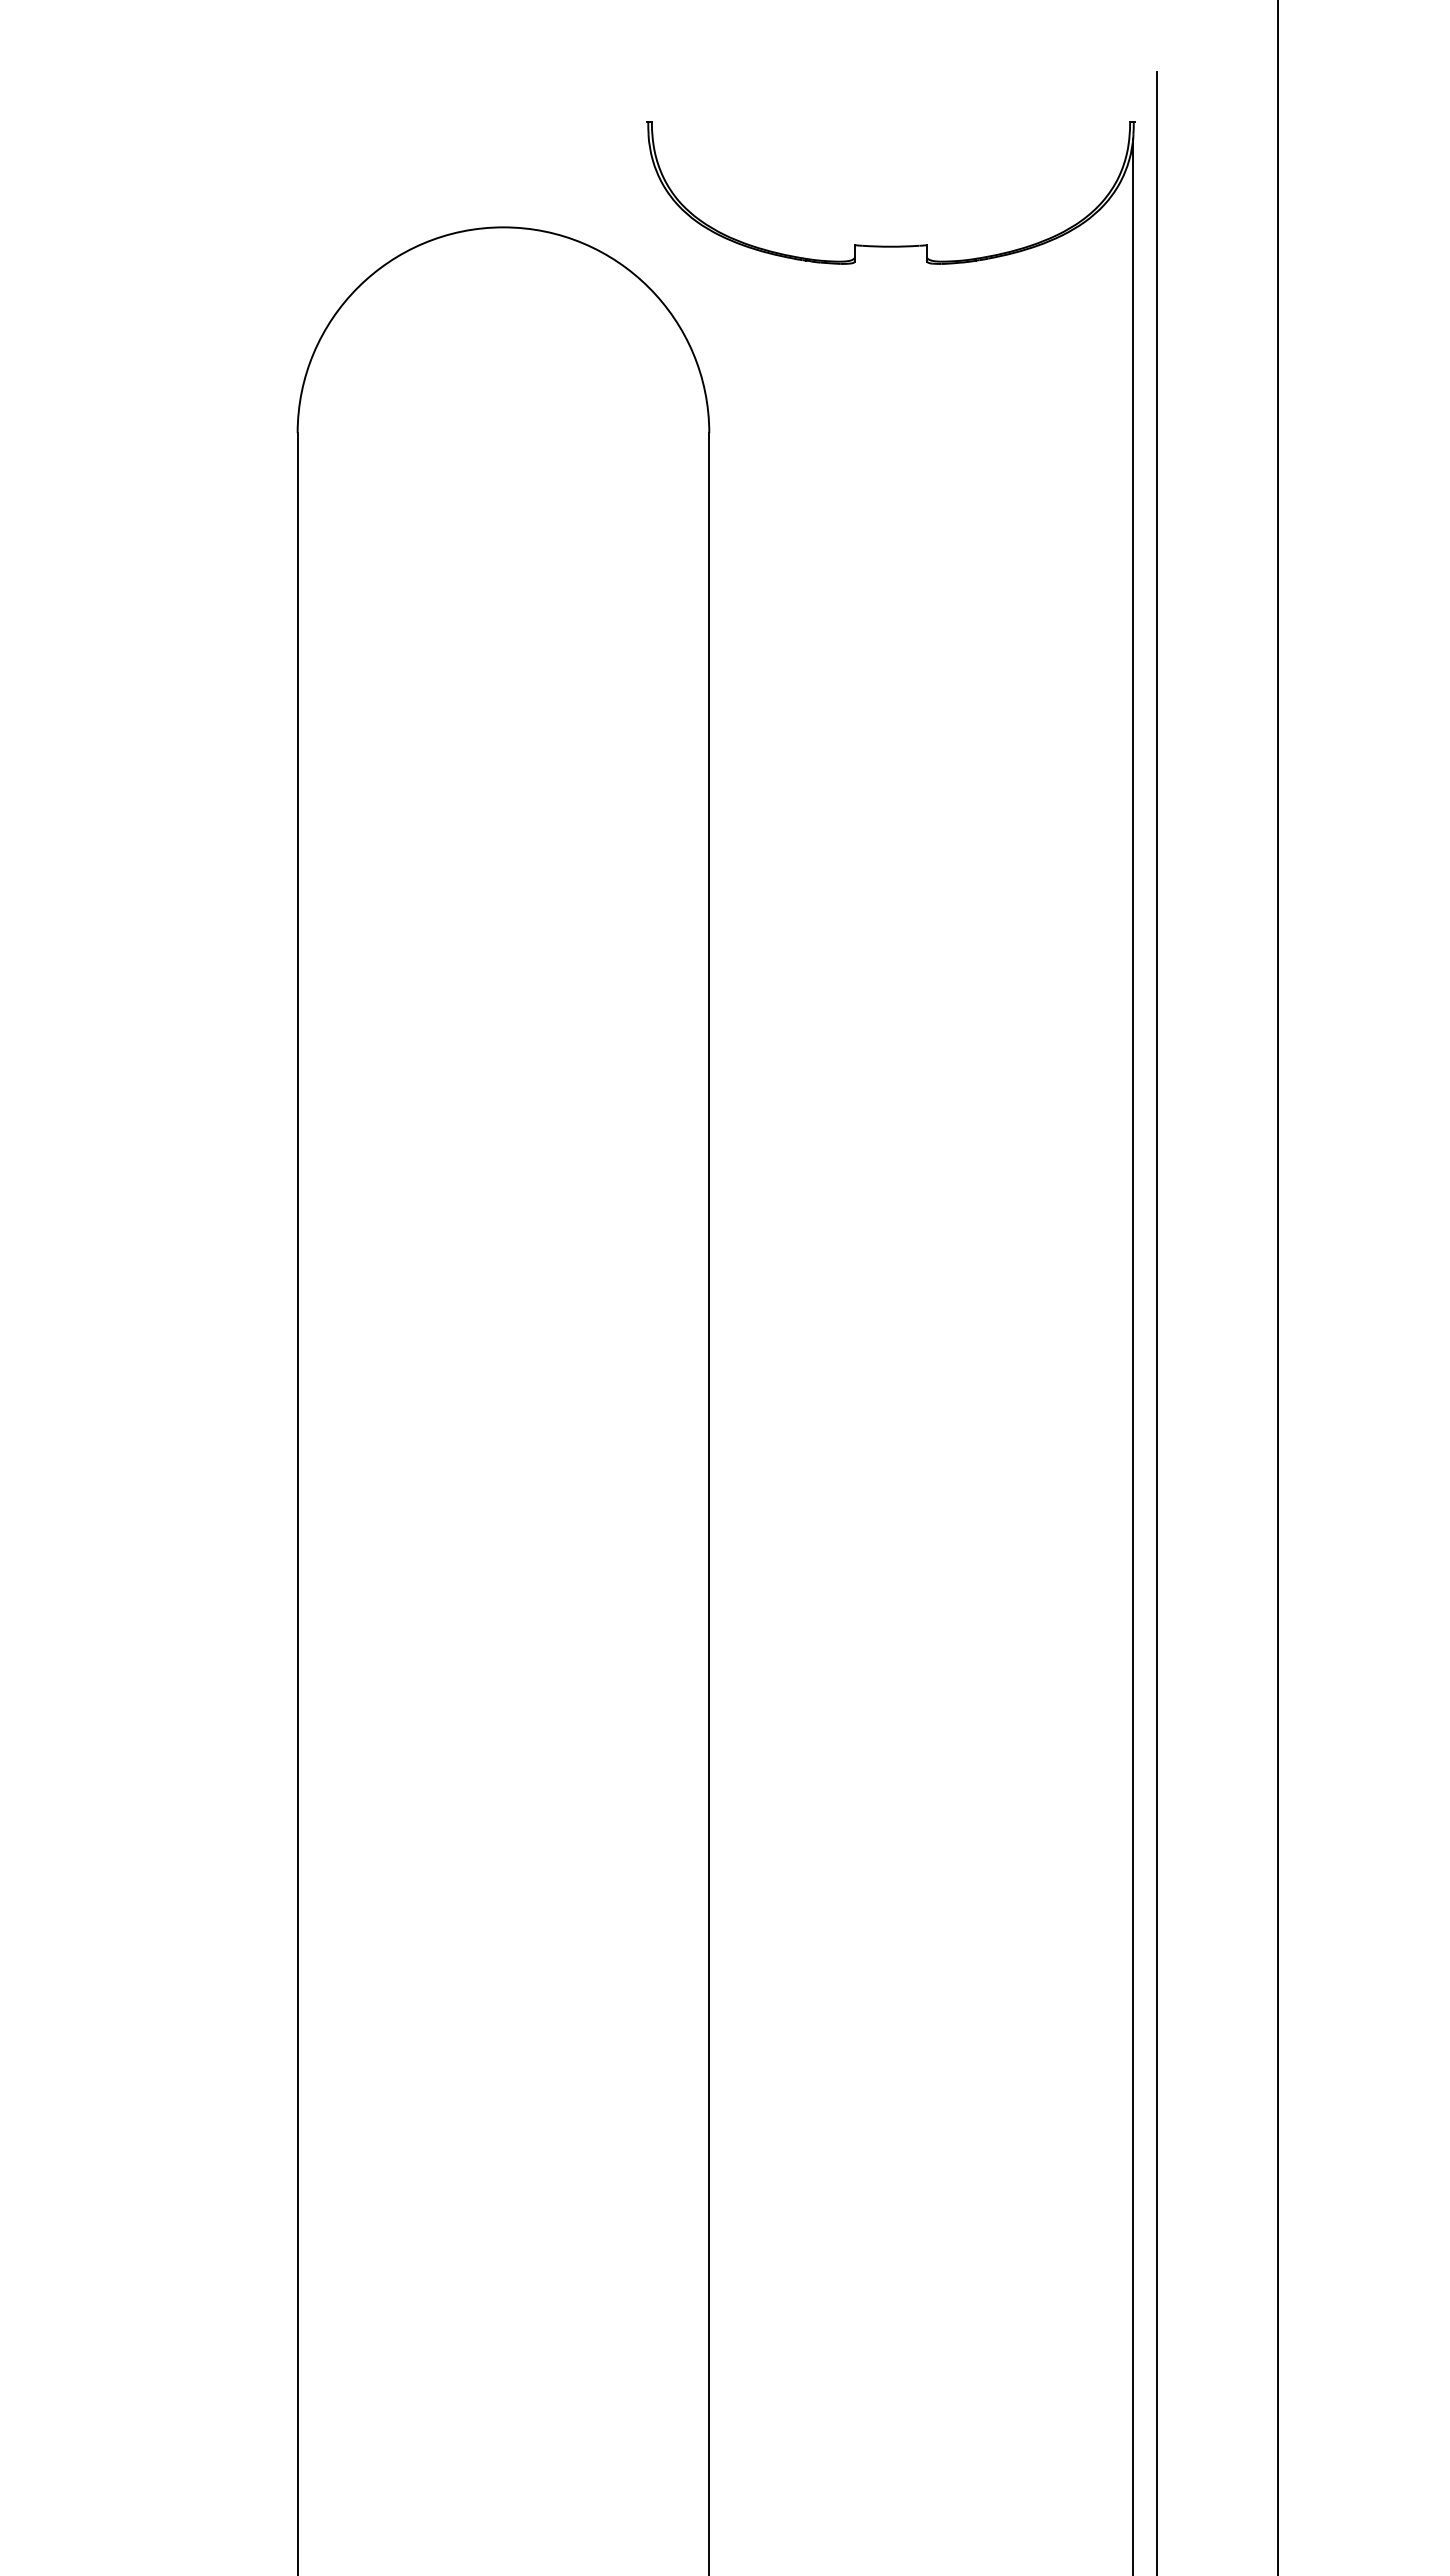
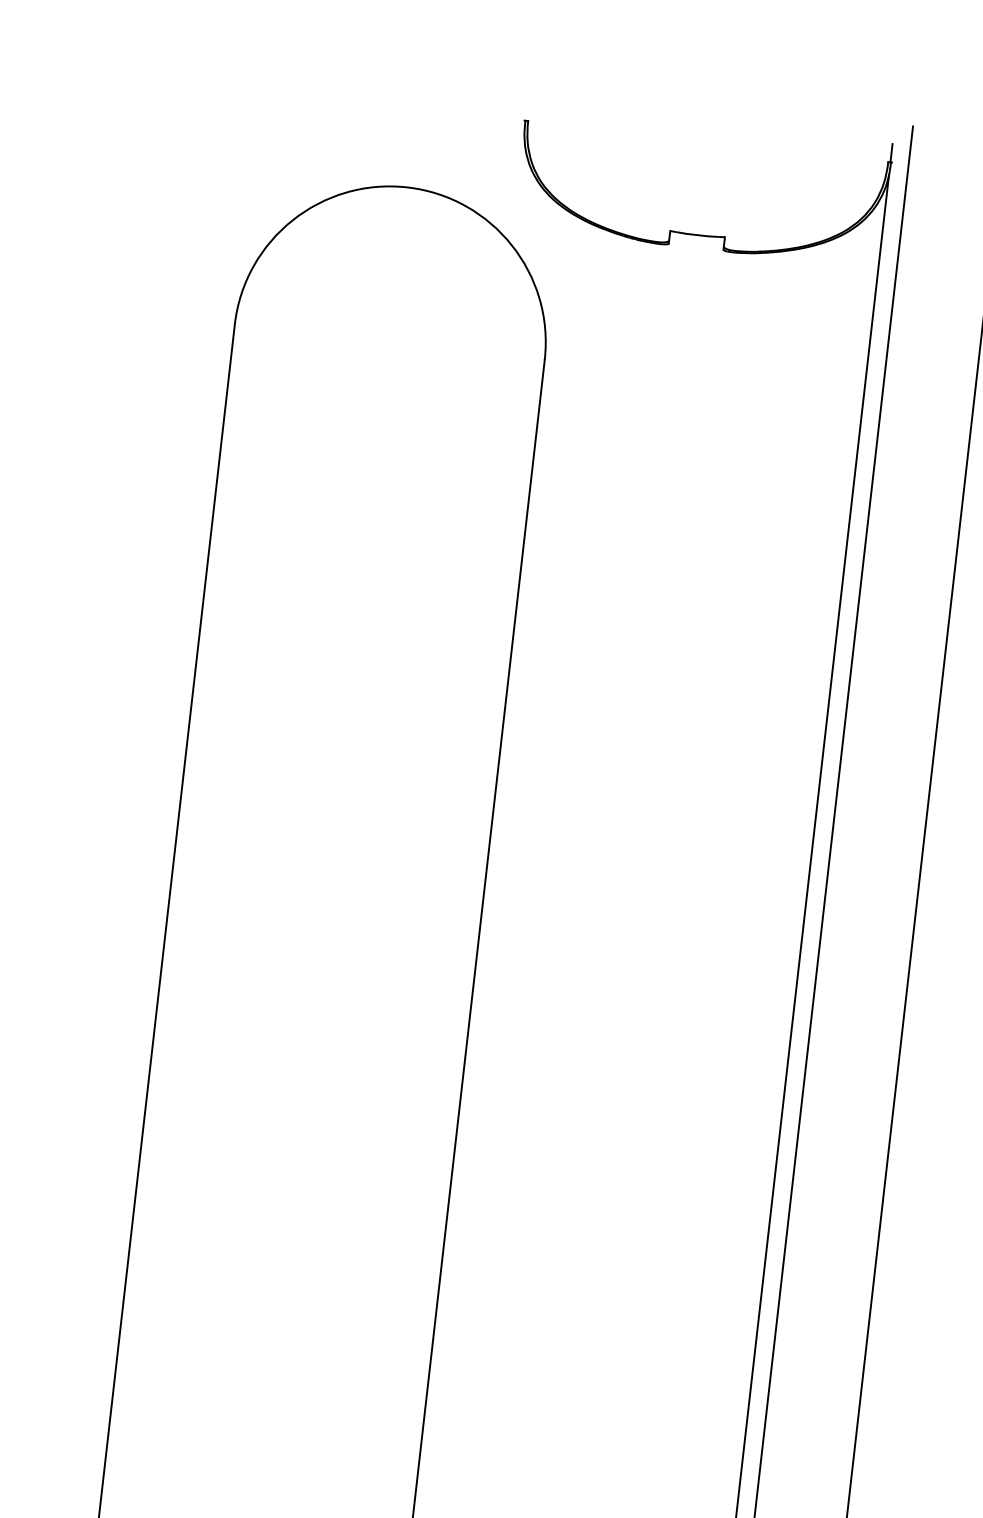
line: (1133, 110) -> (891, 153), added

